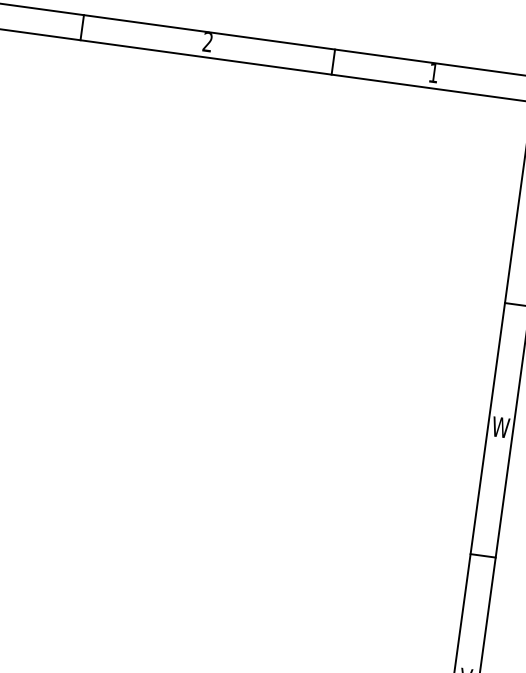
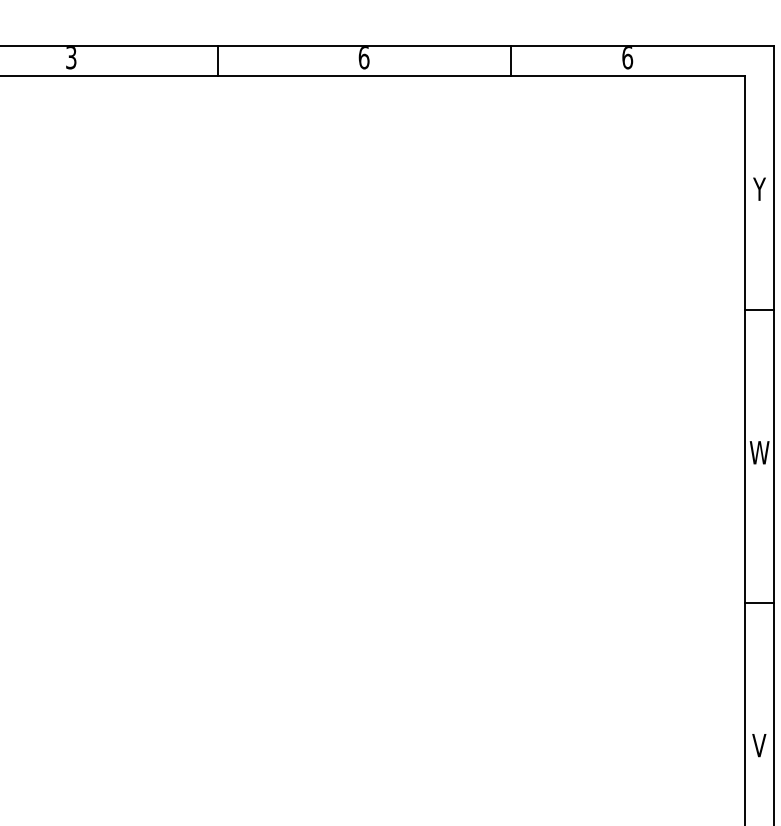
text: (207, 42) -> (363, 58), 2 -> 6
text: (433, 73) -> (627, 58), 1 -> 6

